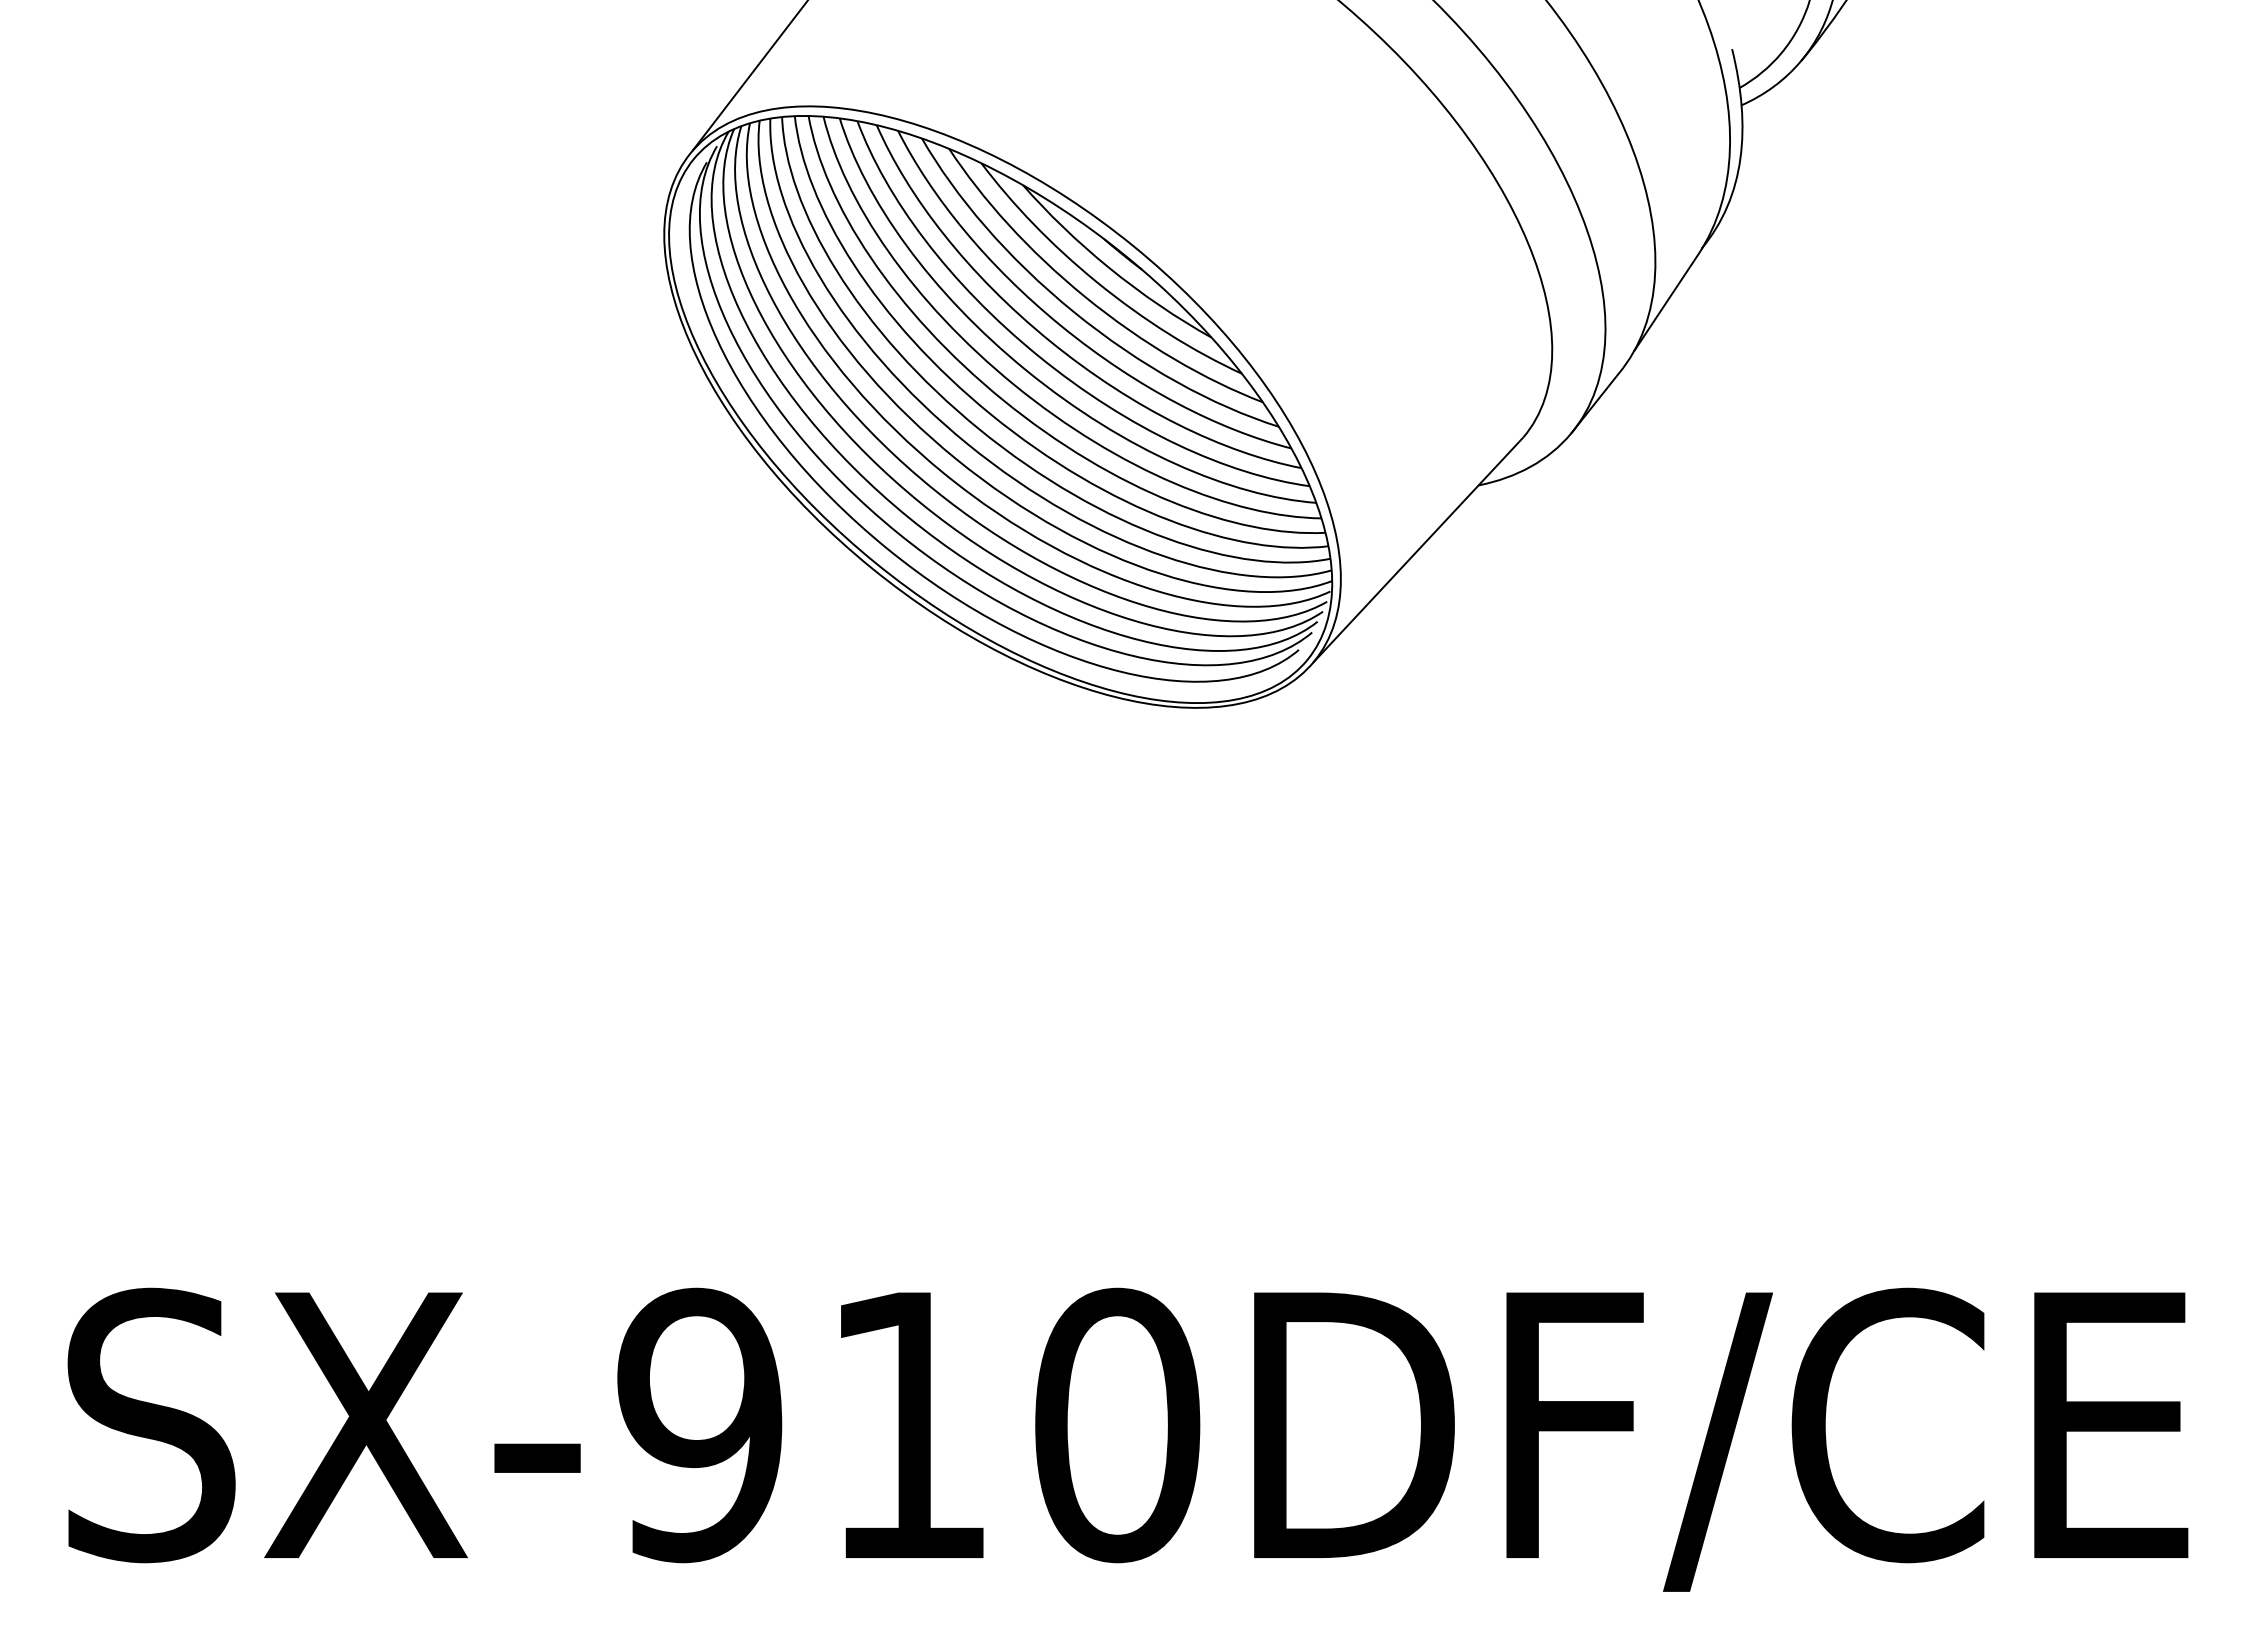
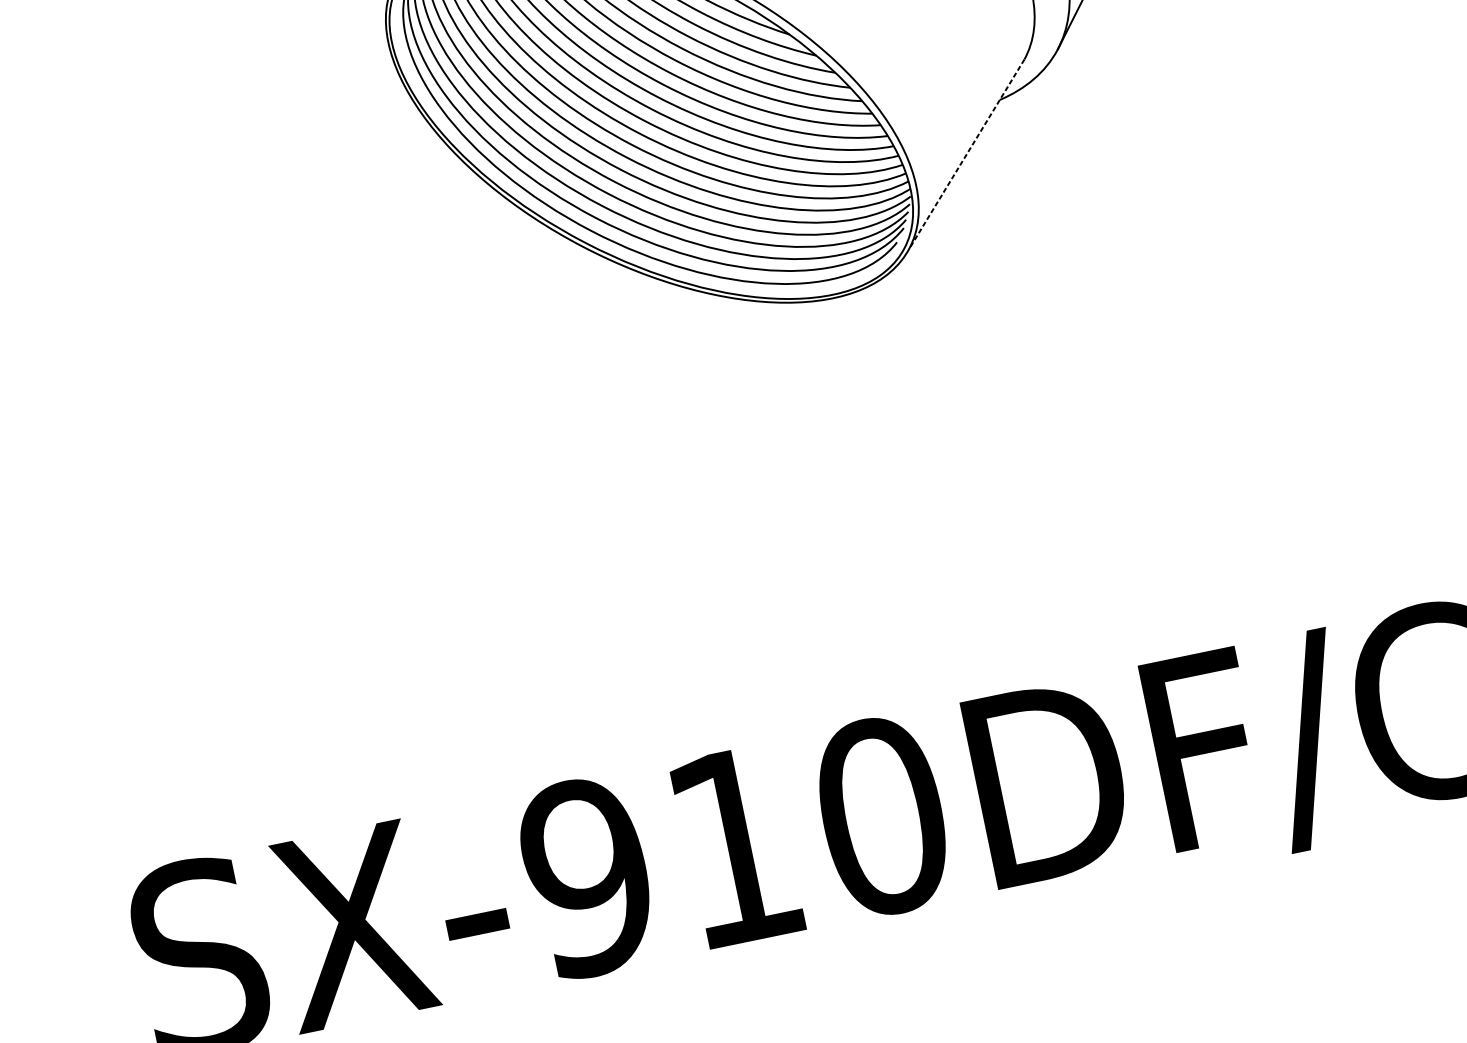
line: (1417, 550) -> (966, 154), solid -> dashed

